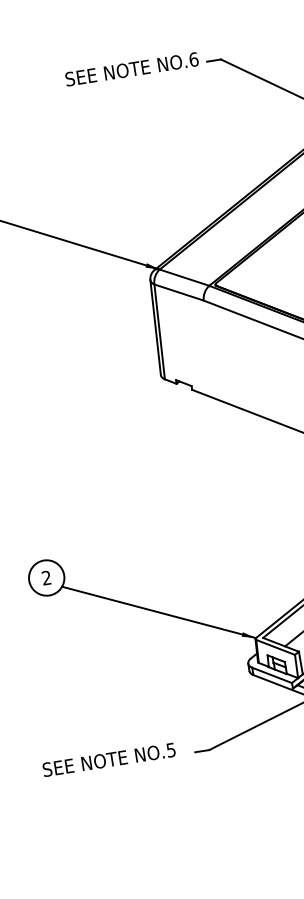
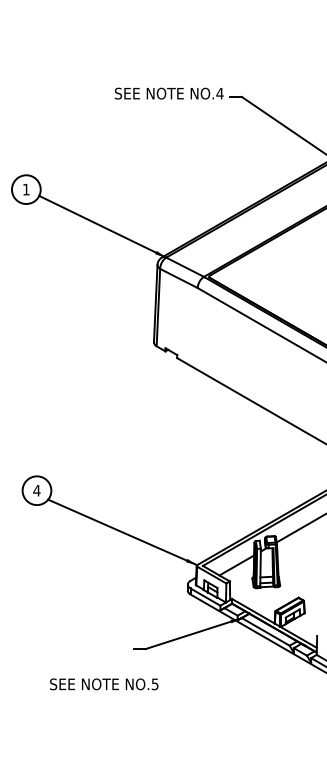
text: (193, 59) -> (219, 93), NO.6 -> NO.4
text: (46, 577) -> (36, 490), 2 -> 4
text: (109, 760) -> (104, 684), moved

